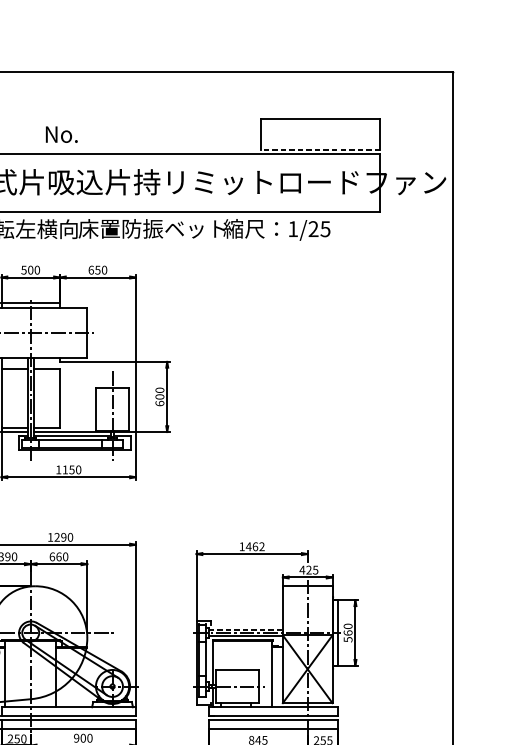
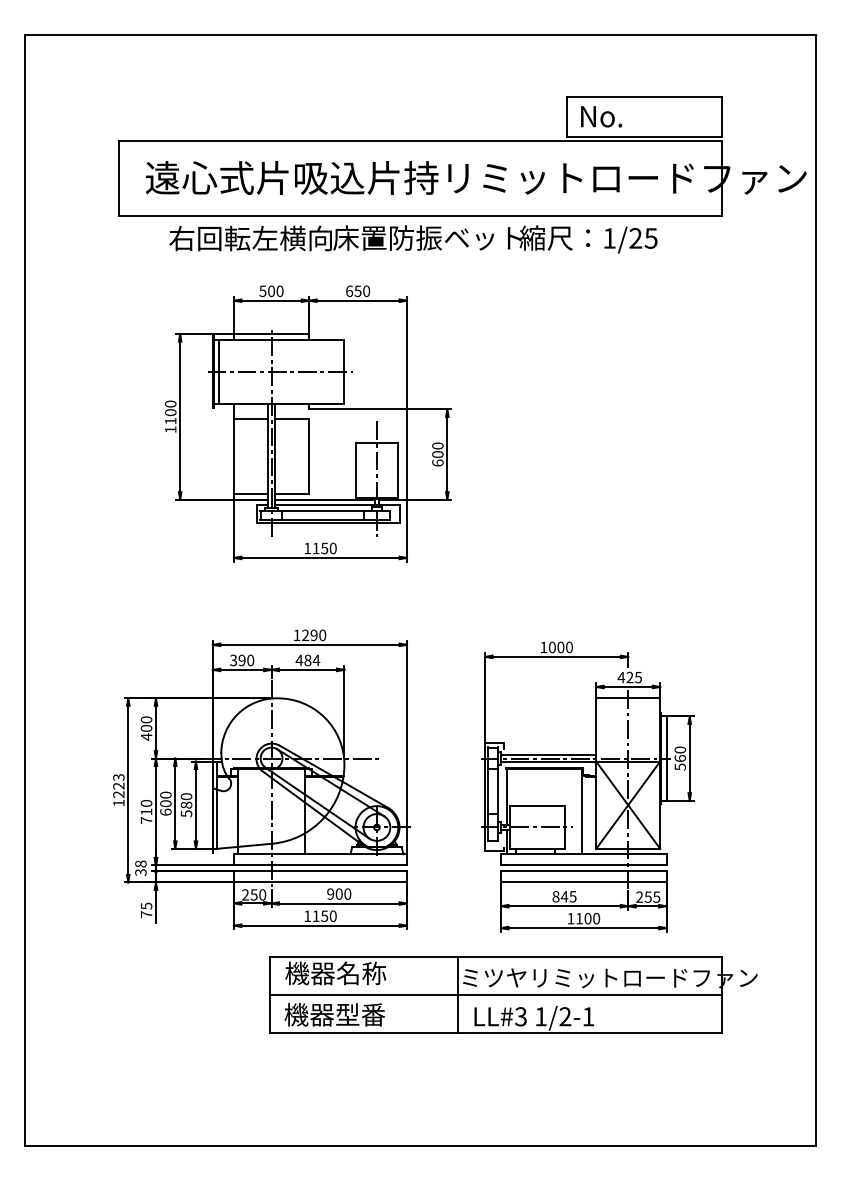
text: (61, 134) -> (601, 116), moved
line: (320, 150) -> (644, 136), dashed -> solid
text: (255, 546) -> (560, 647), 1462 -> 1000
text: (58, 556) -> (307, 660), 660 -> 484
line: (245, 629) -> (548, 754), dashed -> solid

